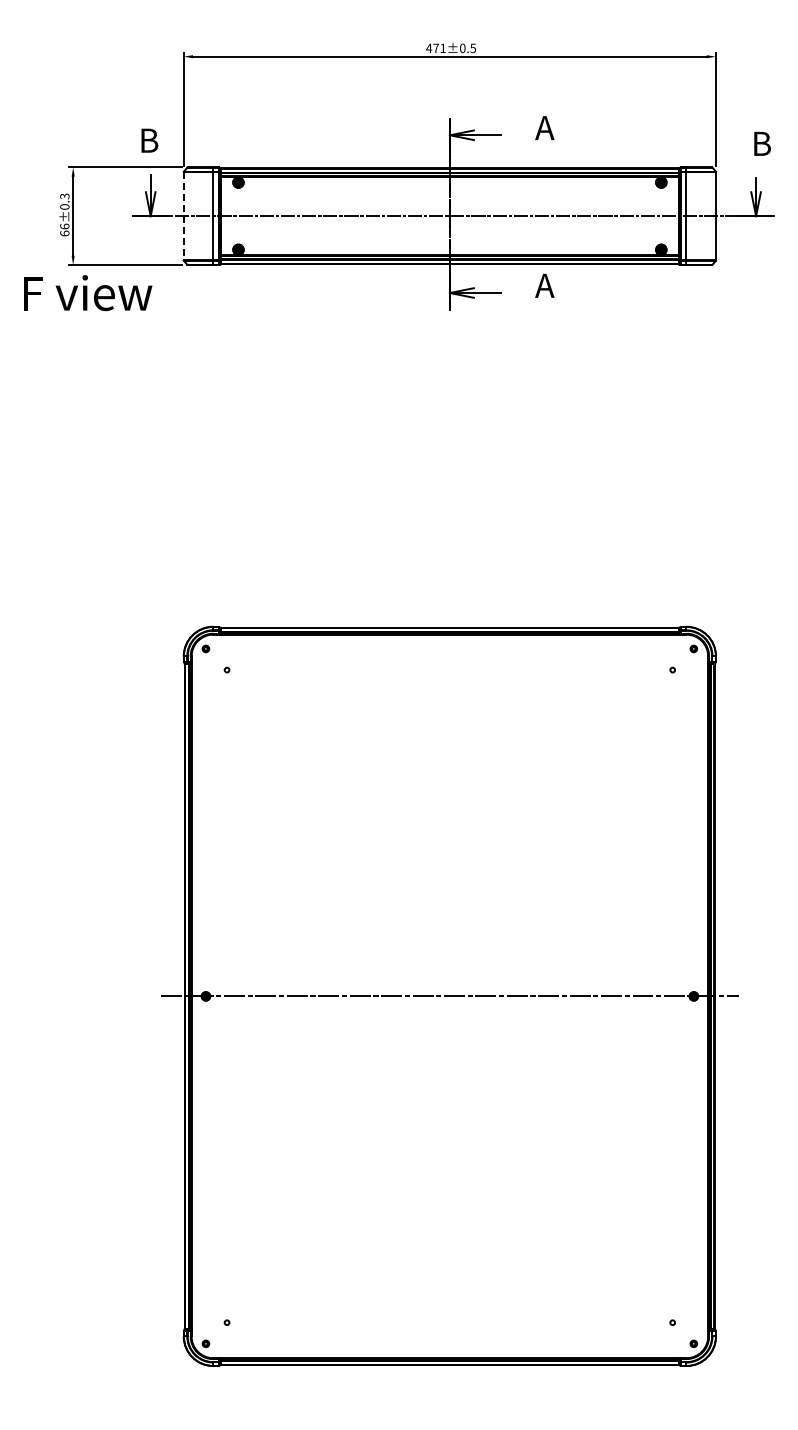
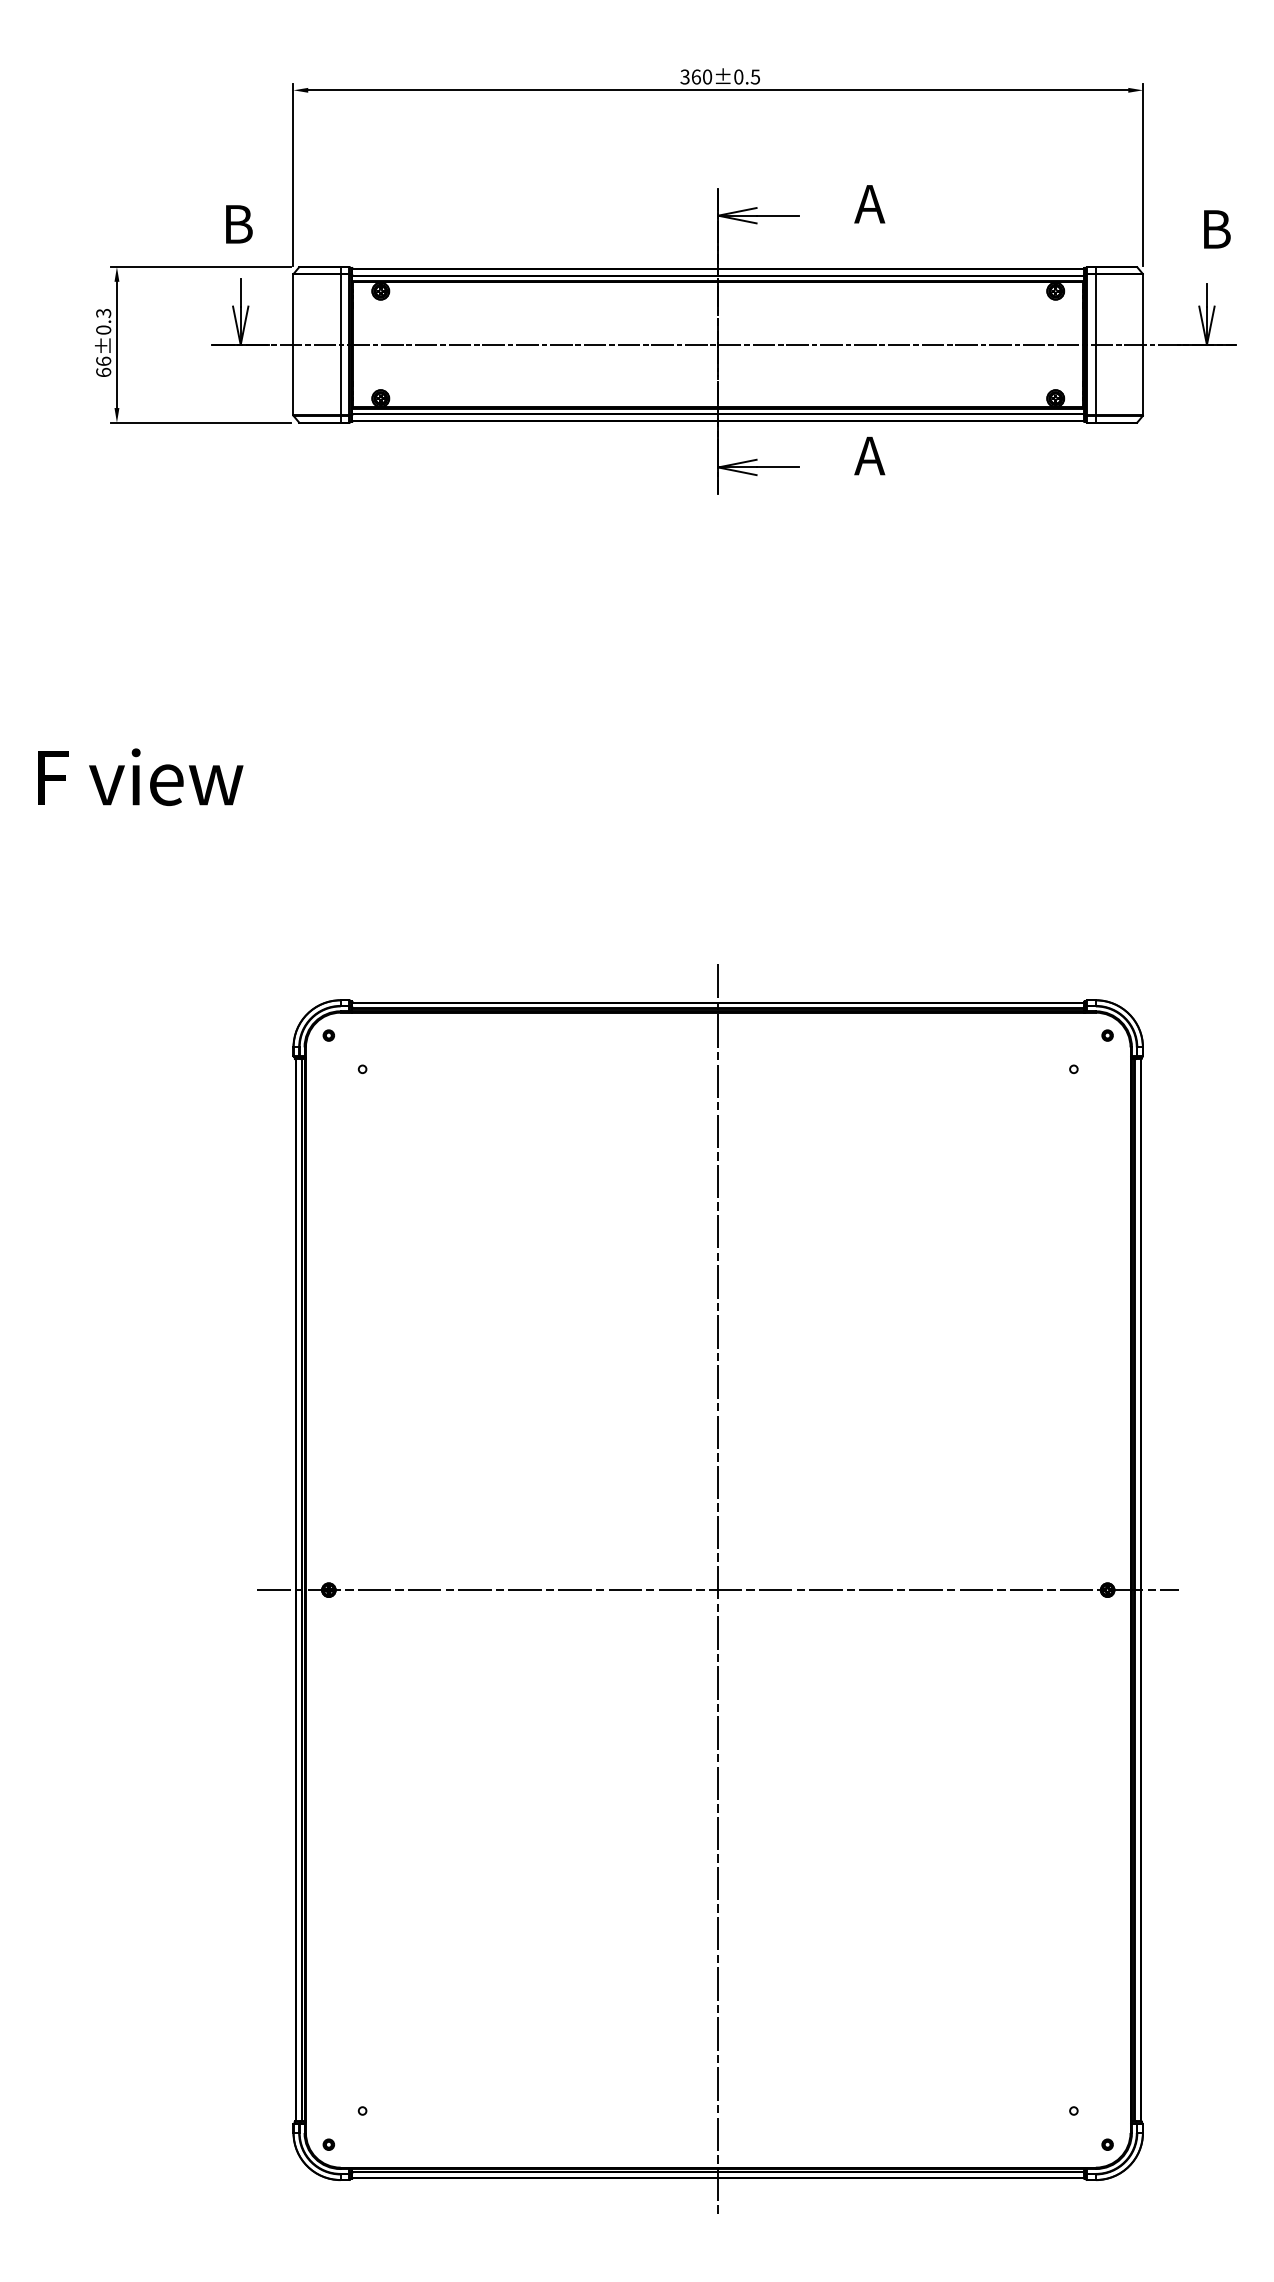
text: (435, 48) -> (695, 77), 471±0.5 -> 360±0.5
line: (183, 216) -> (293, 345), dashed -> solid
text: (88, 293) -> (141, 777), moved
line: (449, 996) -> (717, 1590), added

